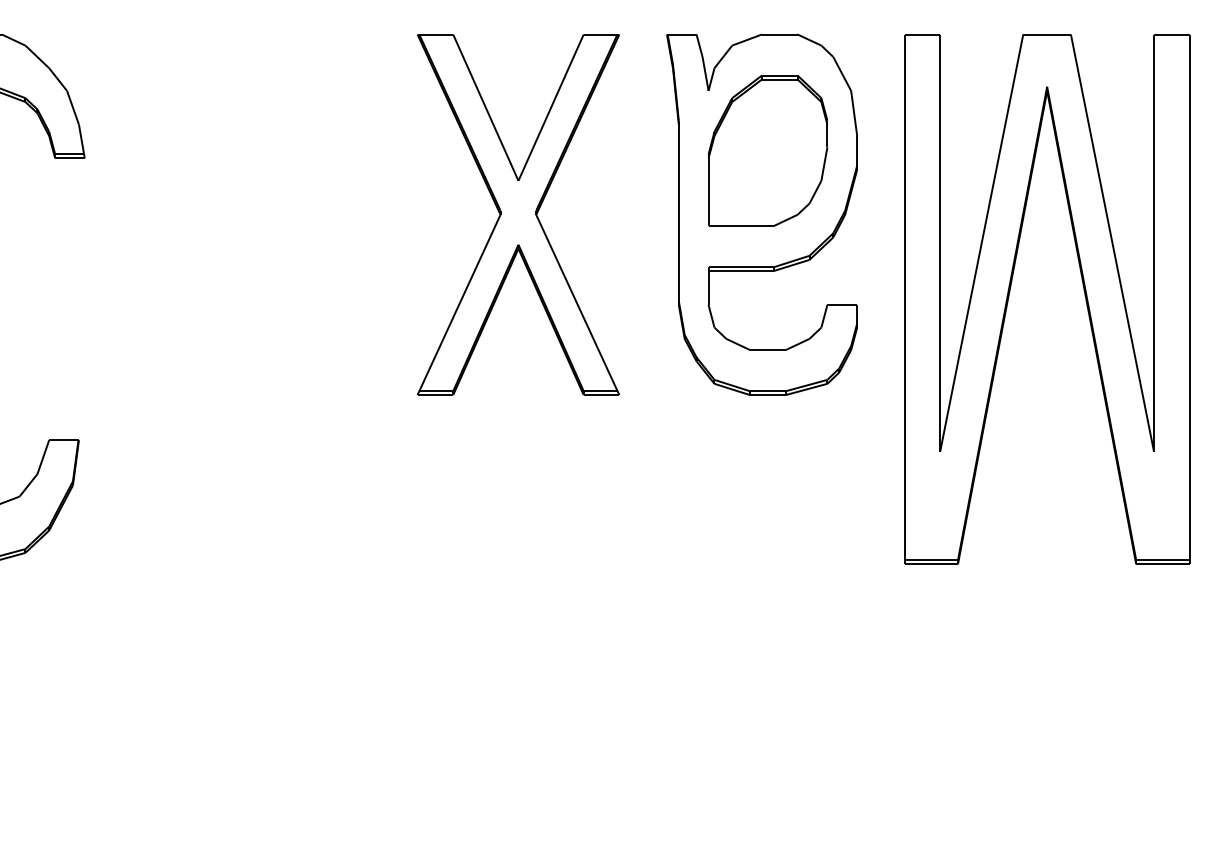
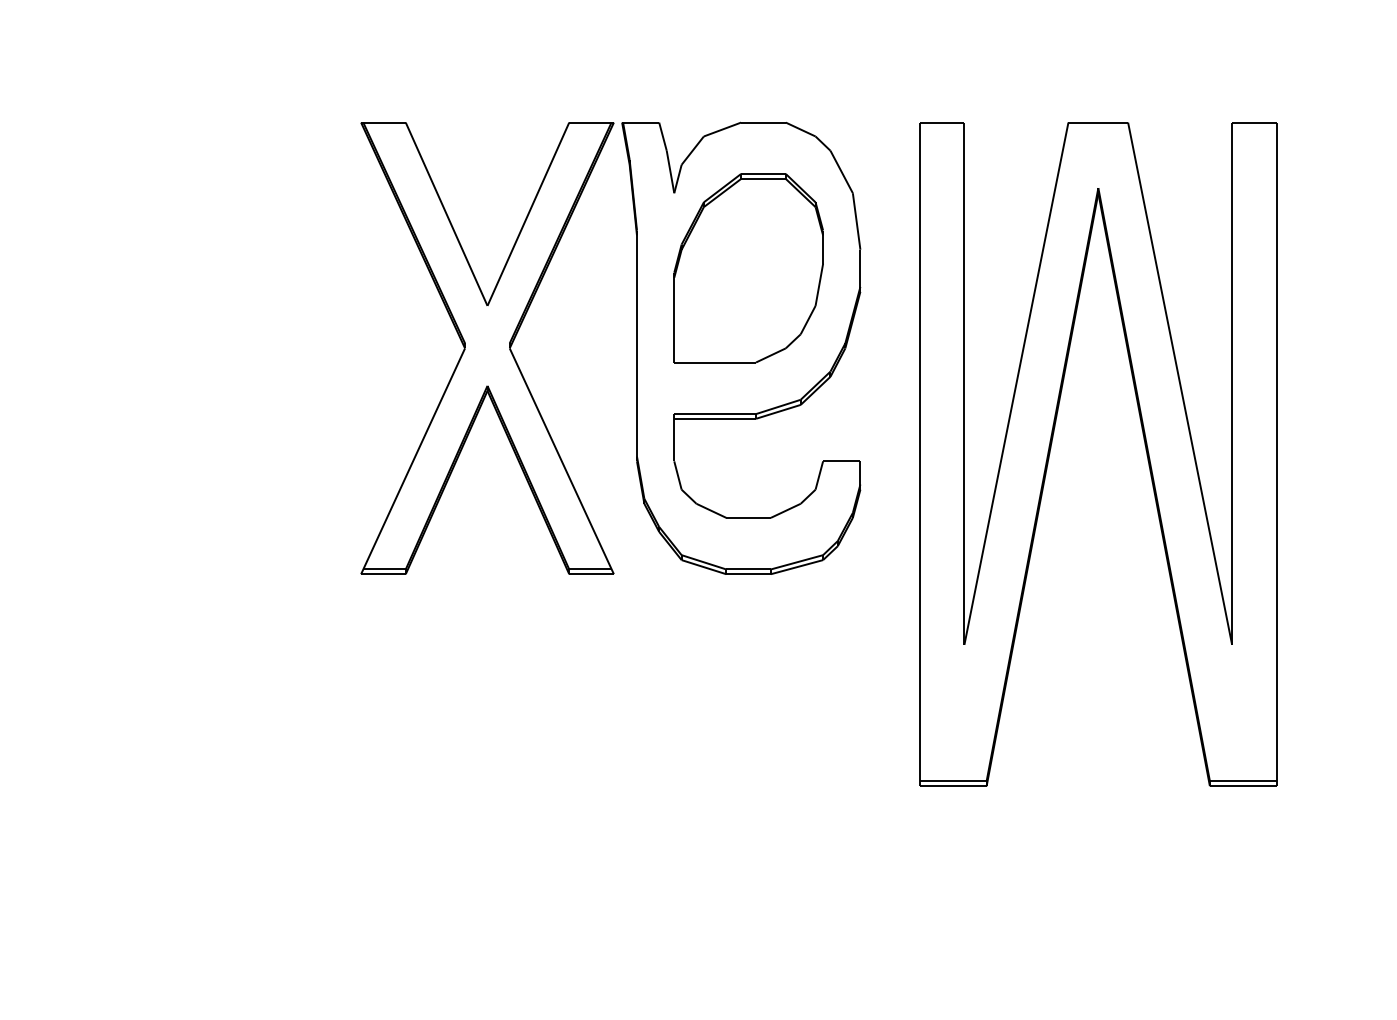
part: (517, 214) -> (486, 348), moved

